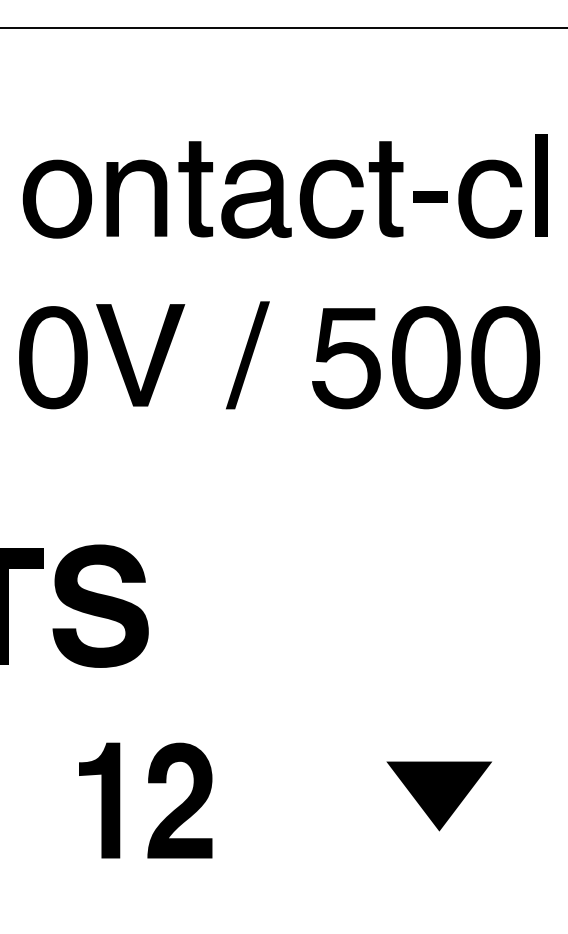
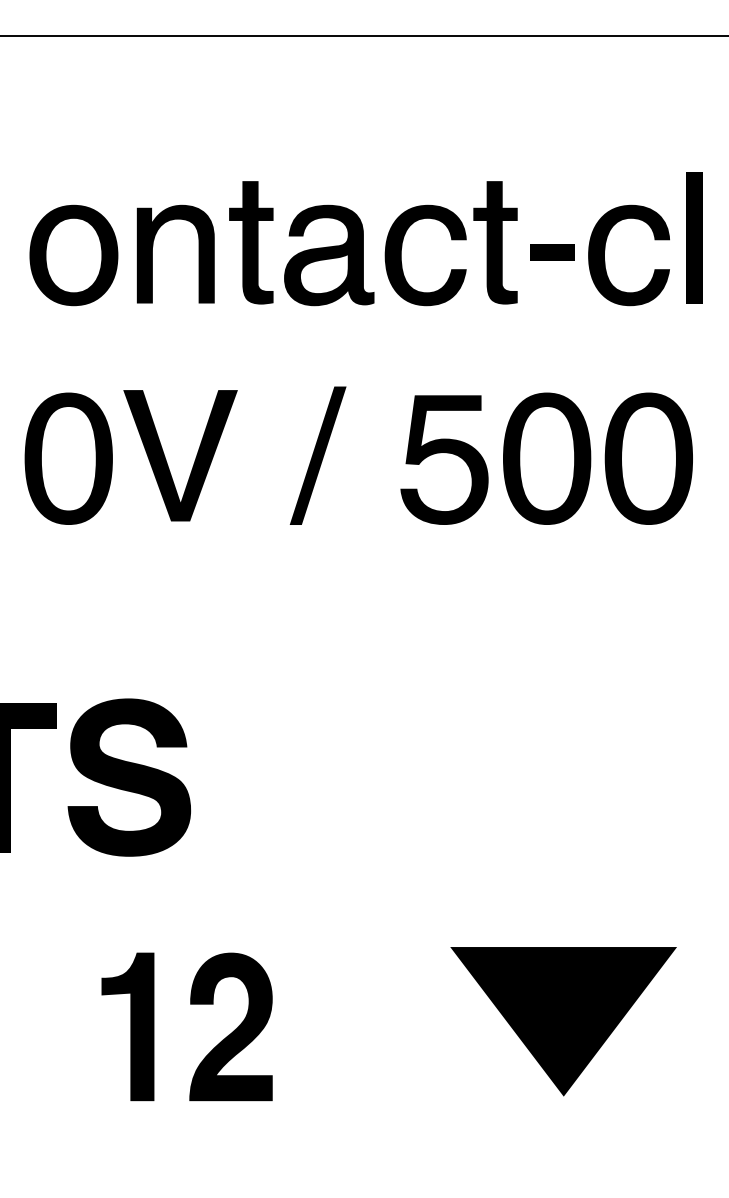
part: (439, 796) -> (563, 1021), size x1.67

